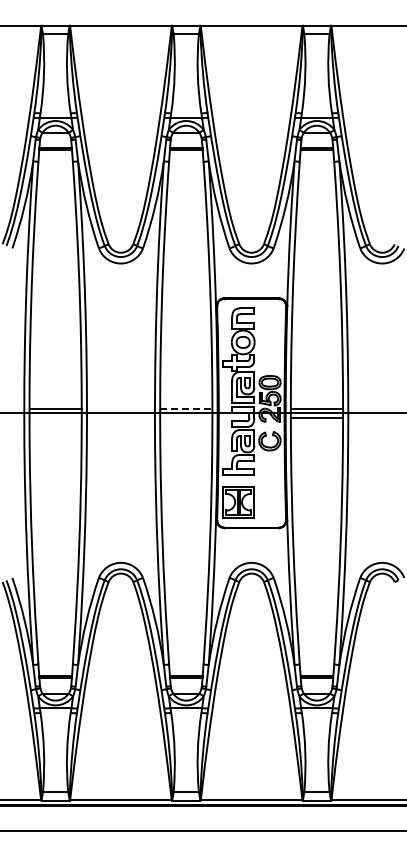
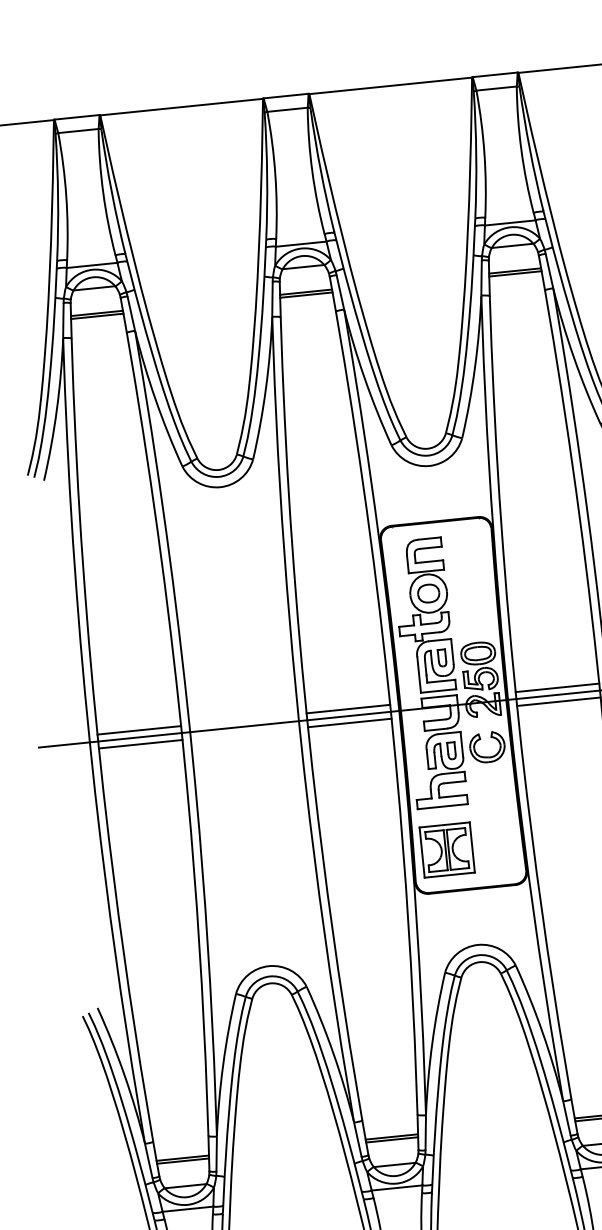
line: (186, 408) -> (348, 708), dashed -> solid
line: (55, 417) -> (140, 744), added
line: (186, 417) -> (350, 722), added

